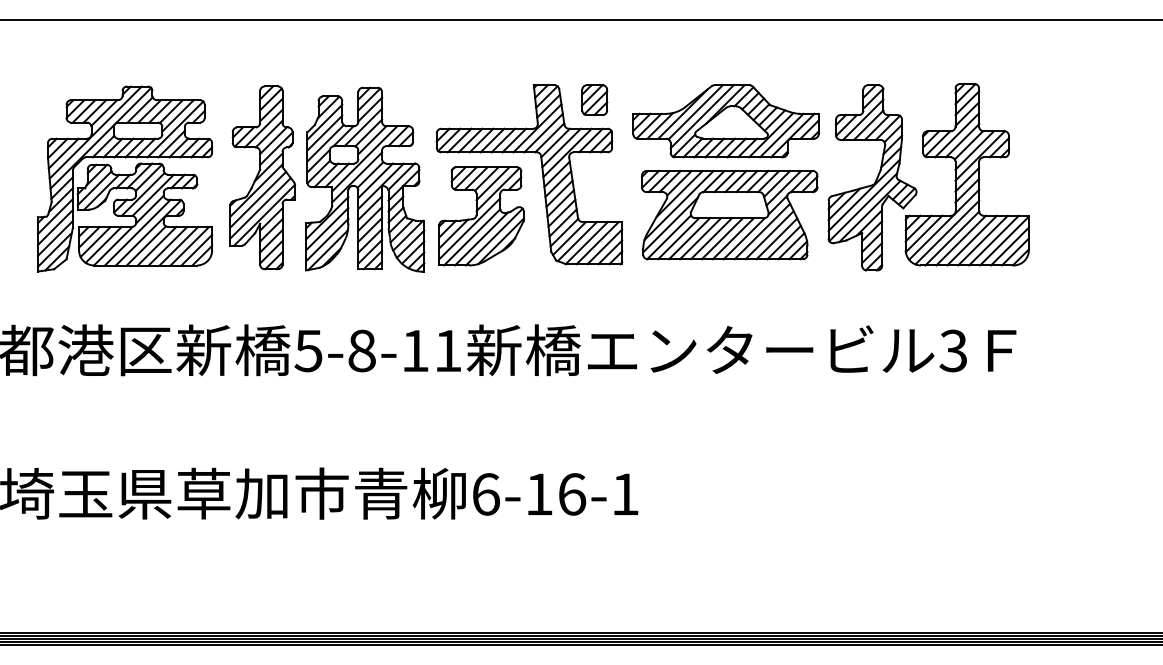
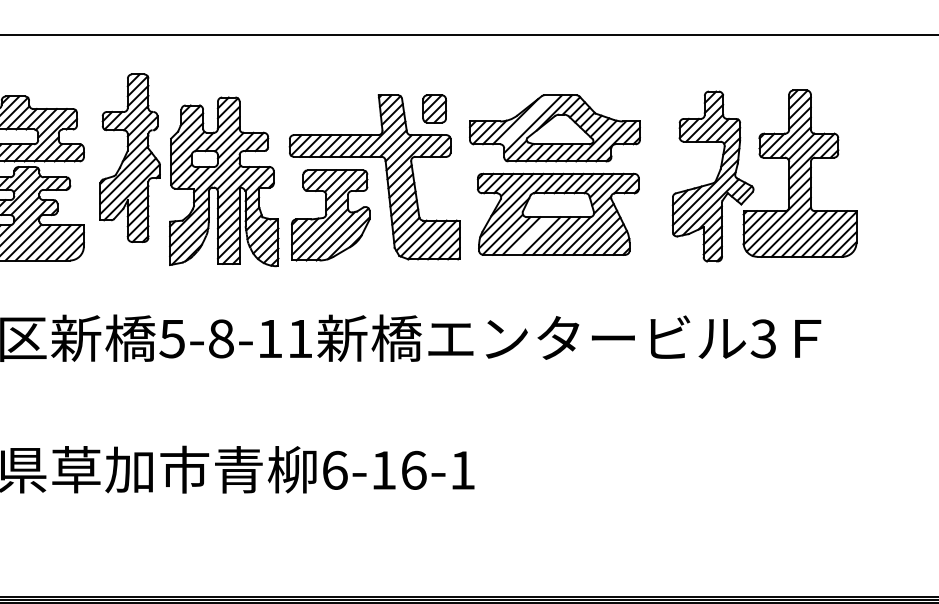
line: (695, 112) -> (527, 120), removed
part: (262, 177) -> (130, 157), moved
part: (916, 188) -> (753, 186), moved
line: (700, 238) -> (531, 235), removed

